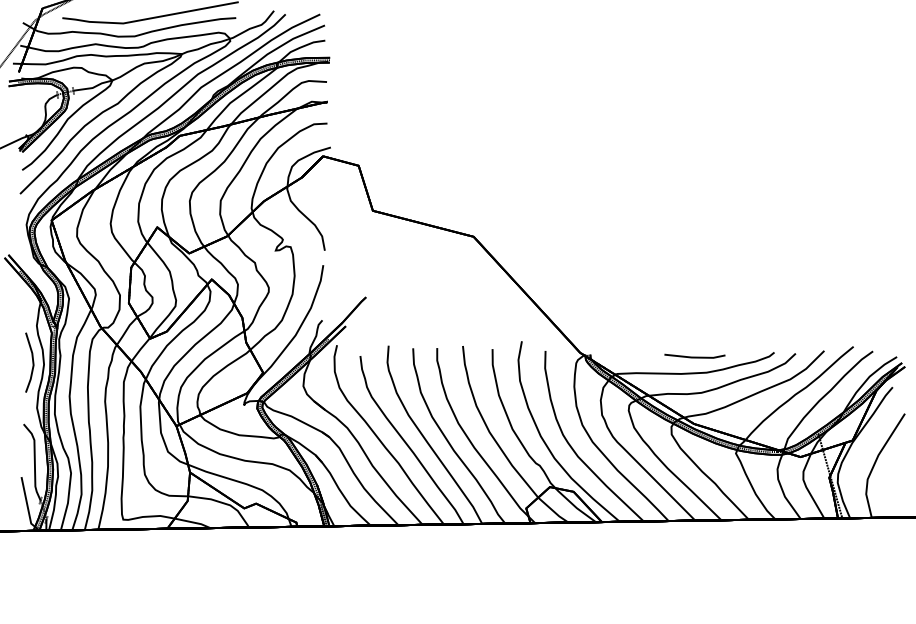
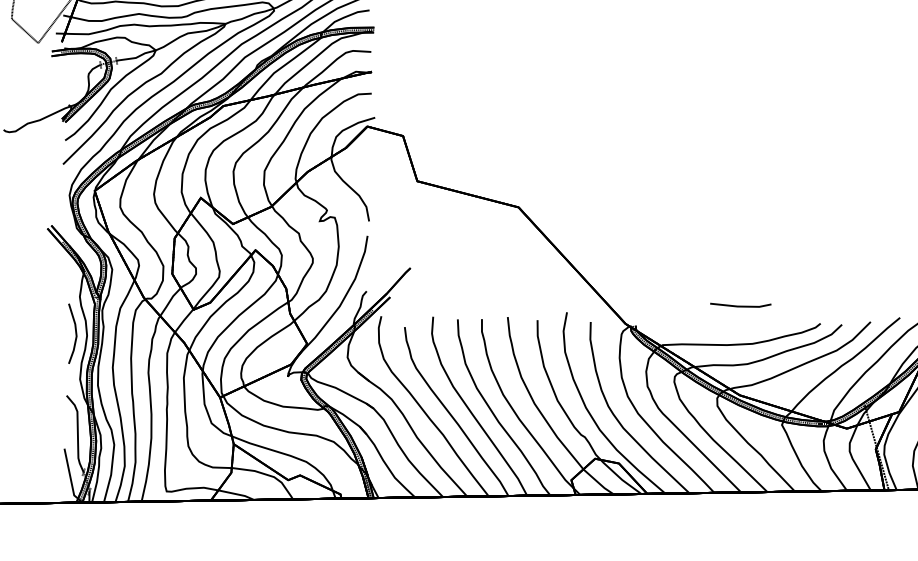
line: (694, 356) -> (740, 305), moved

